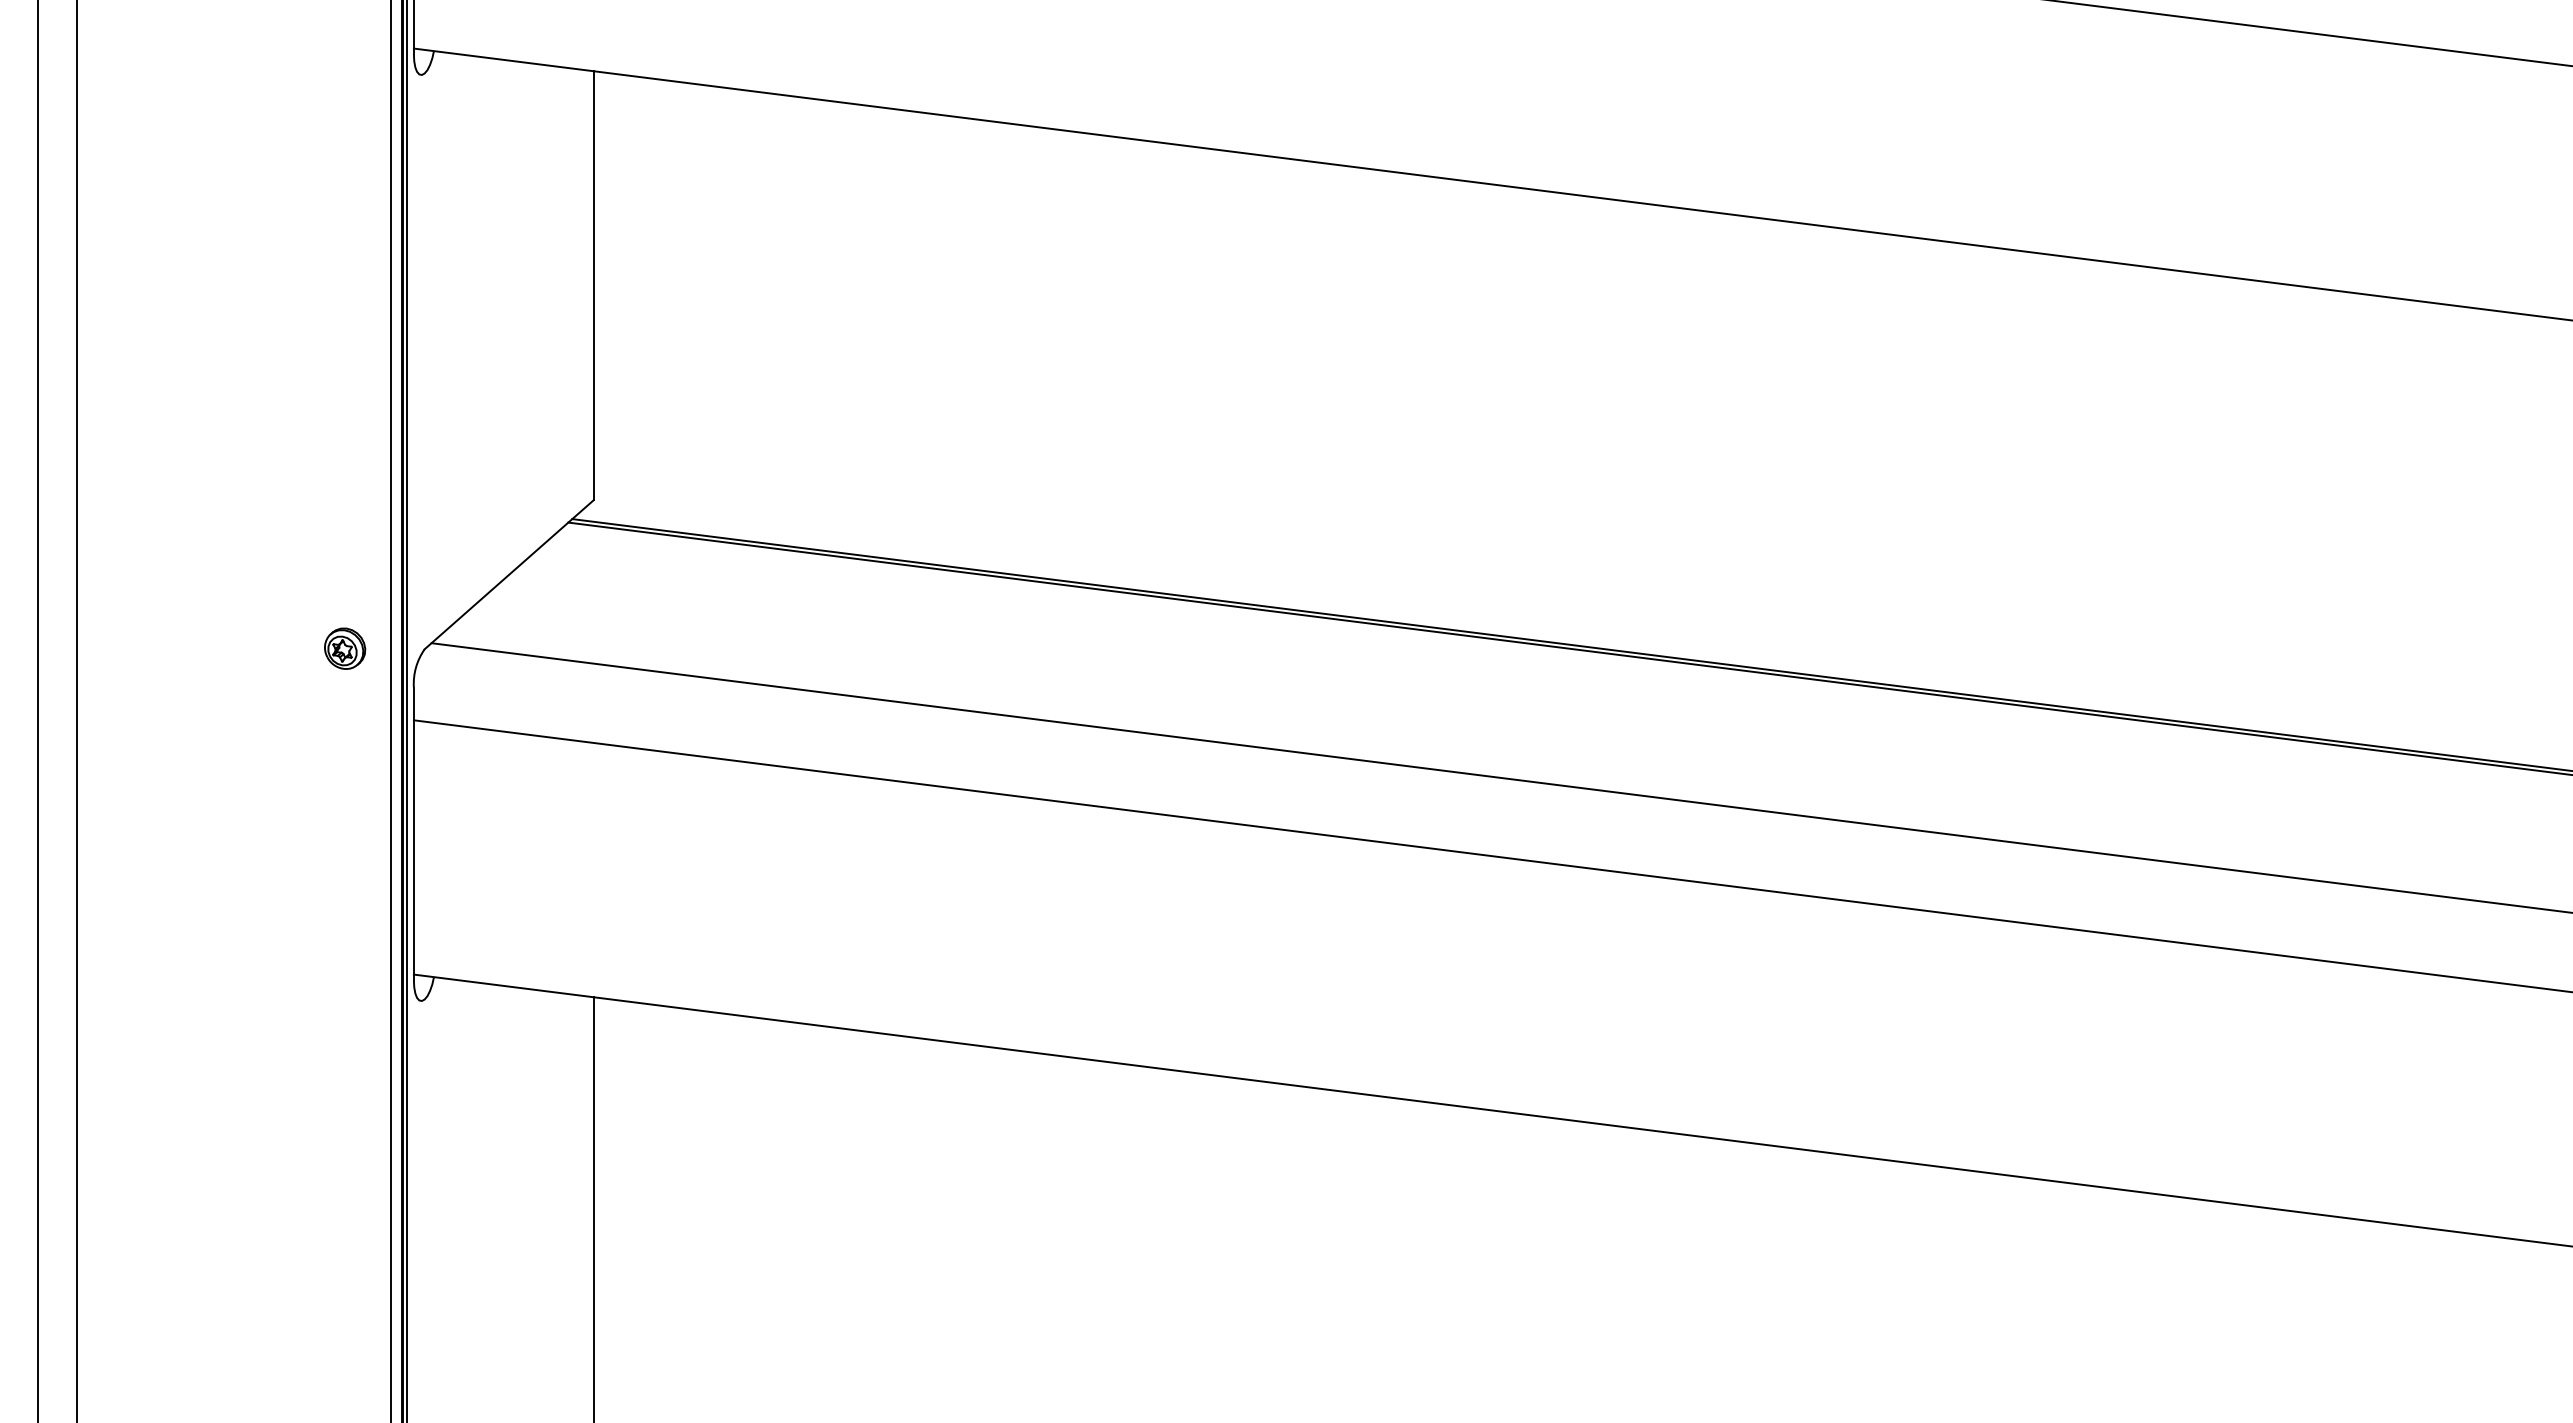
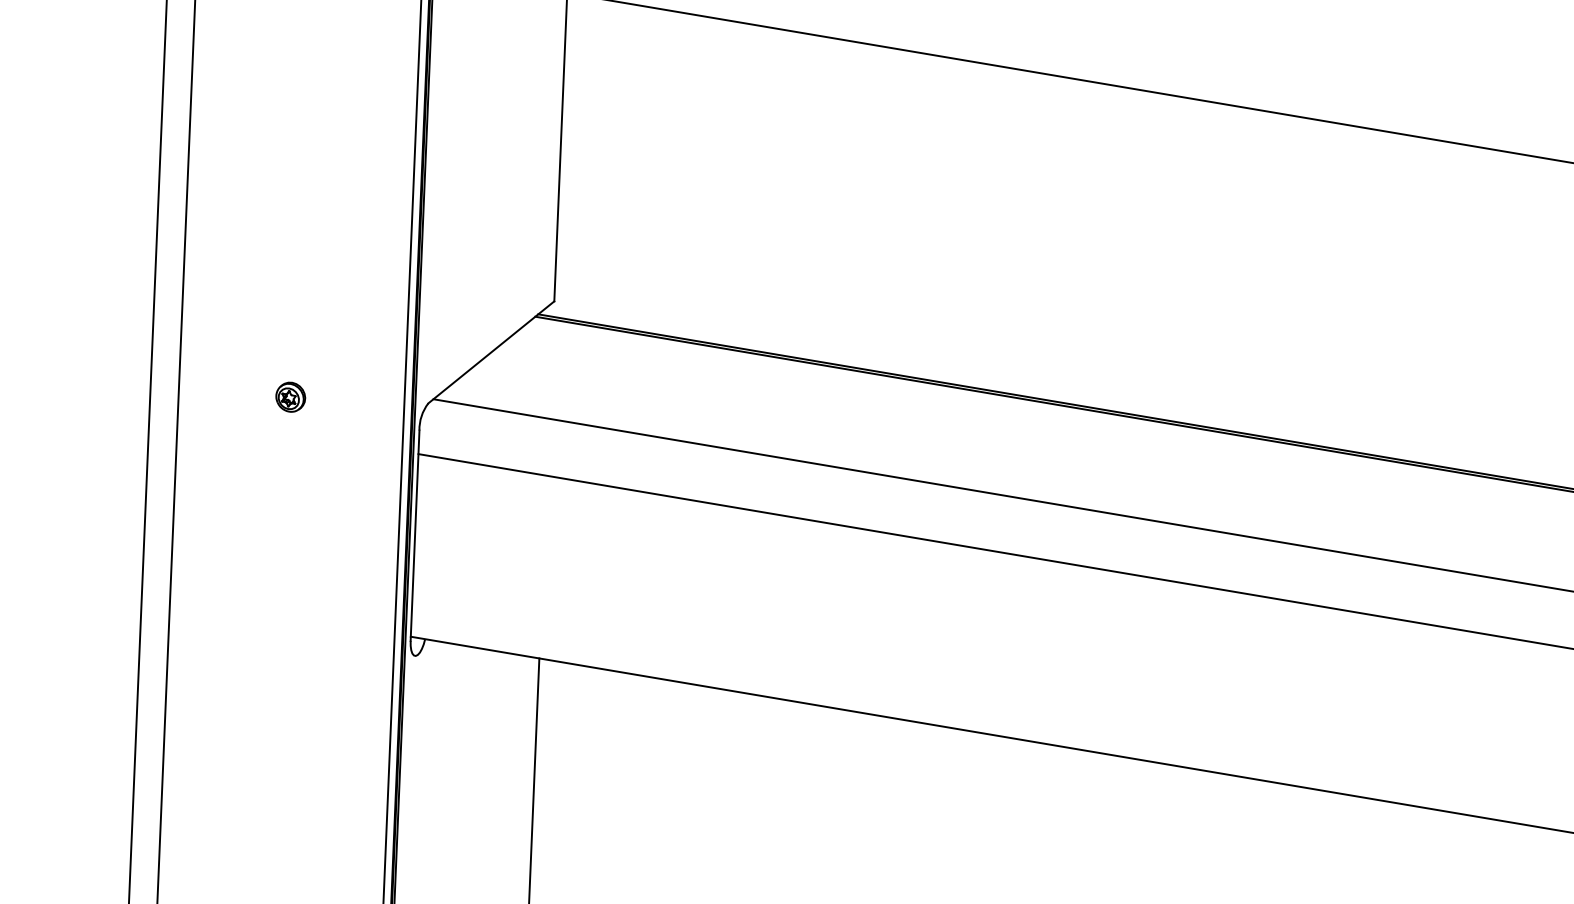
part: (345, 648) -> (291, 397), moved

